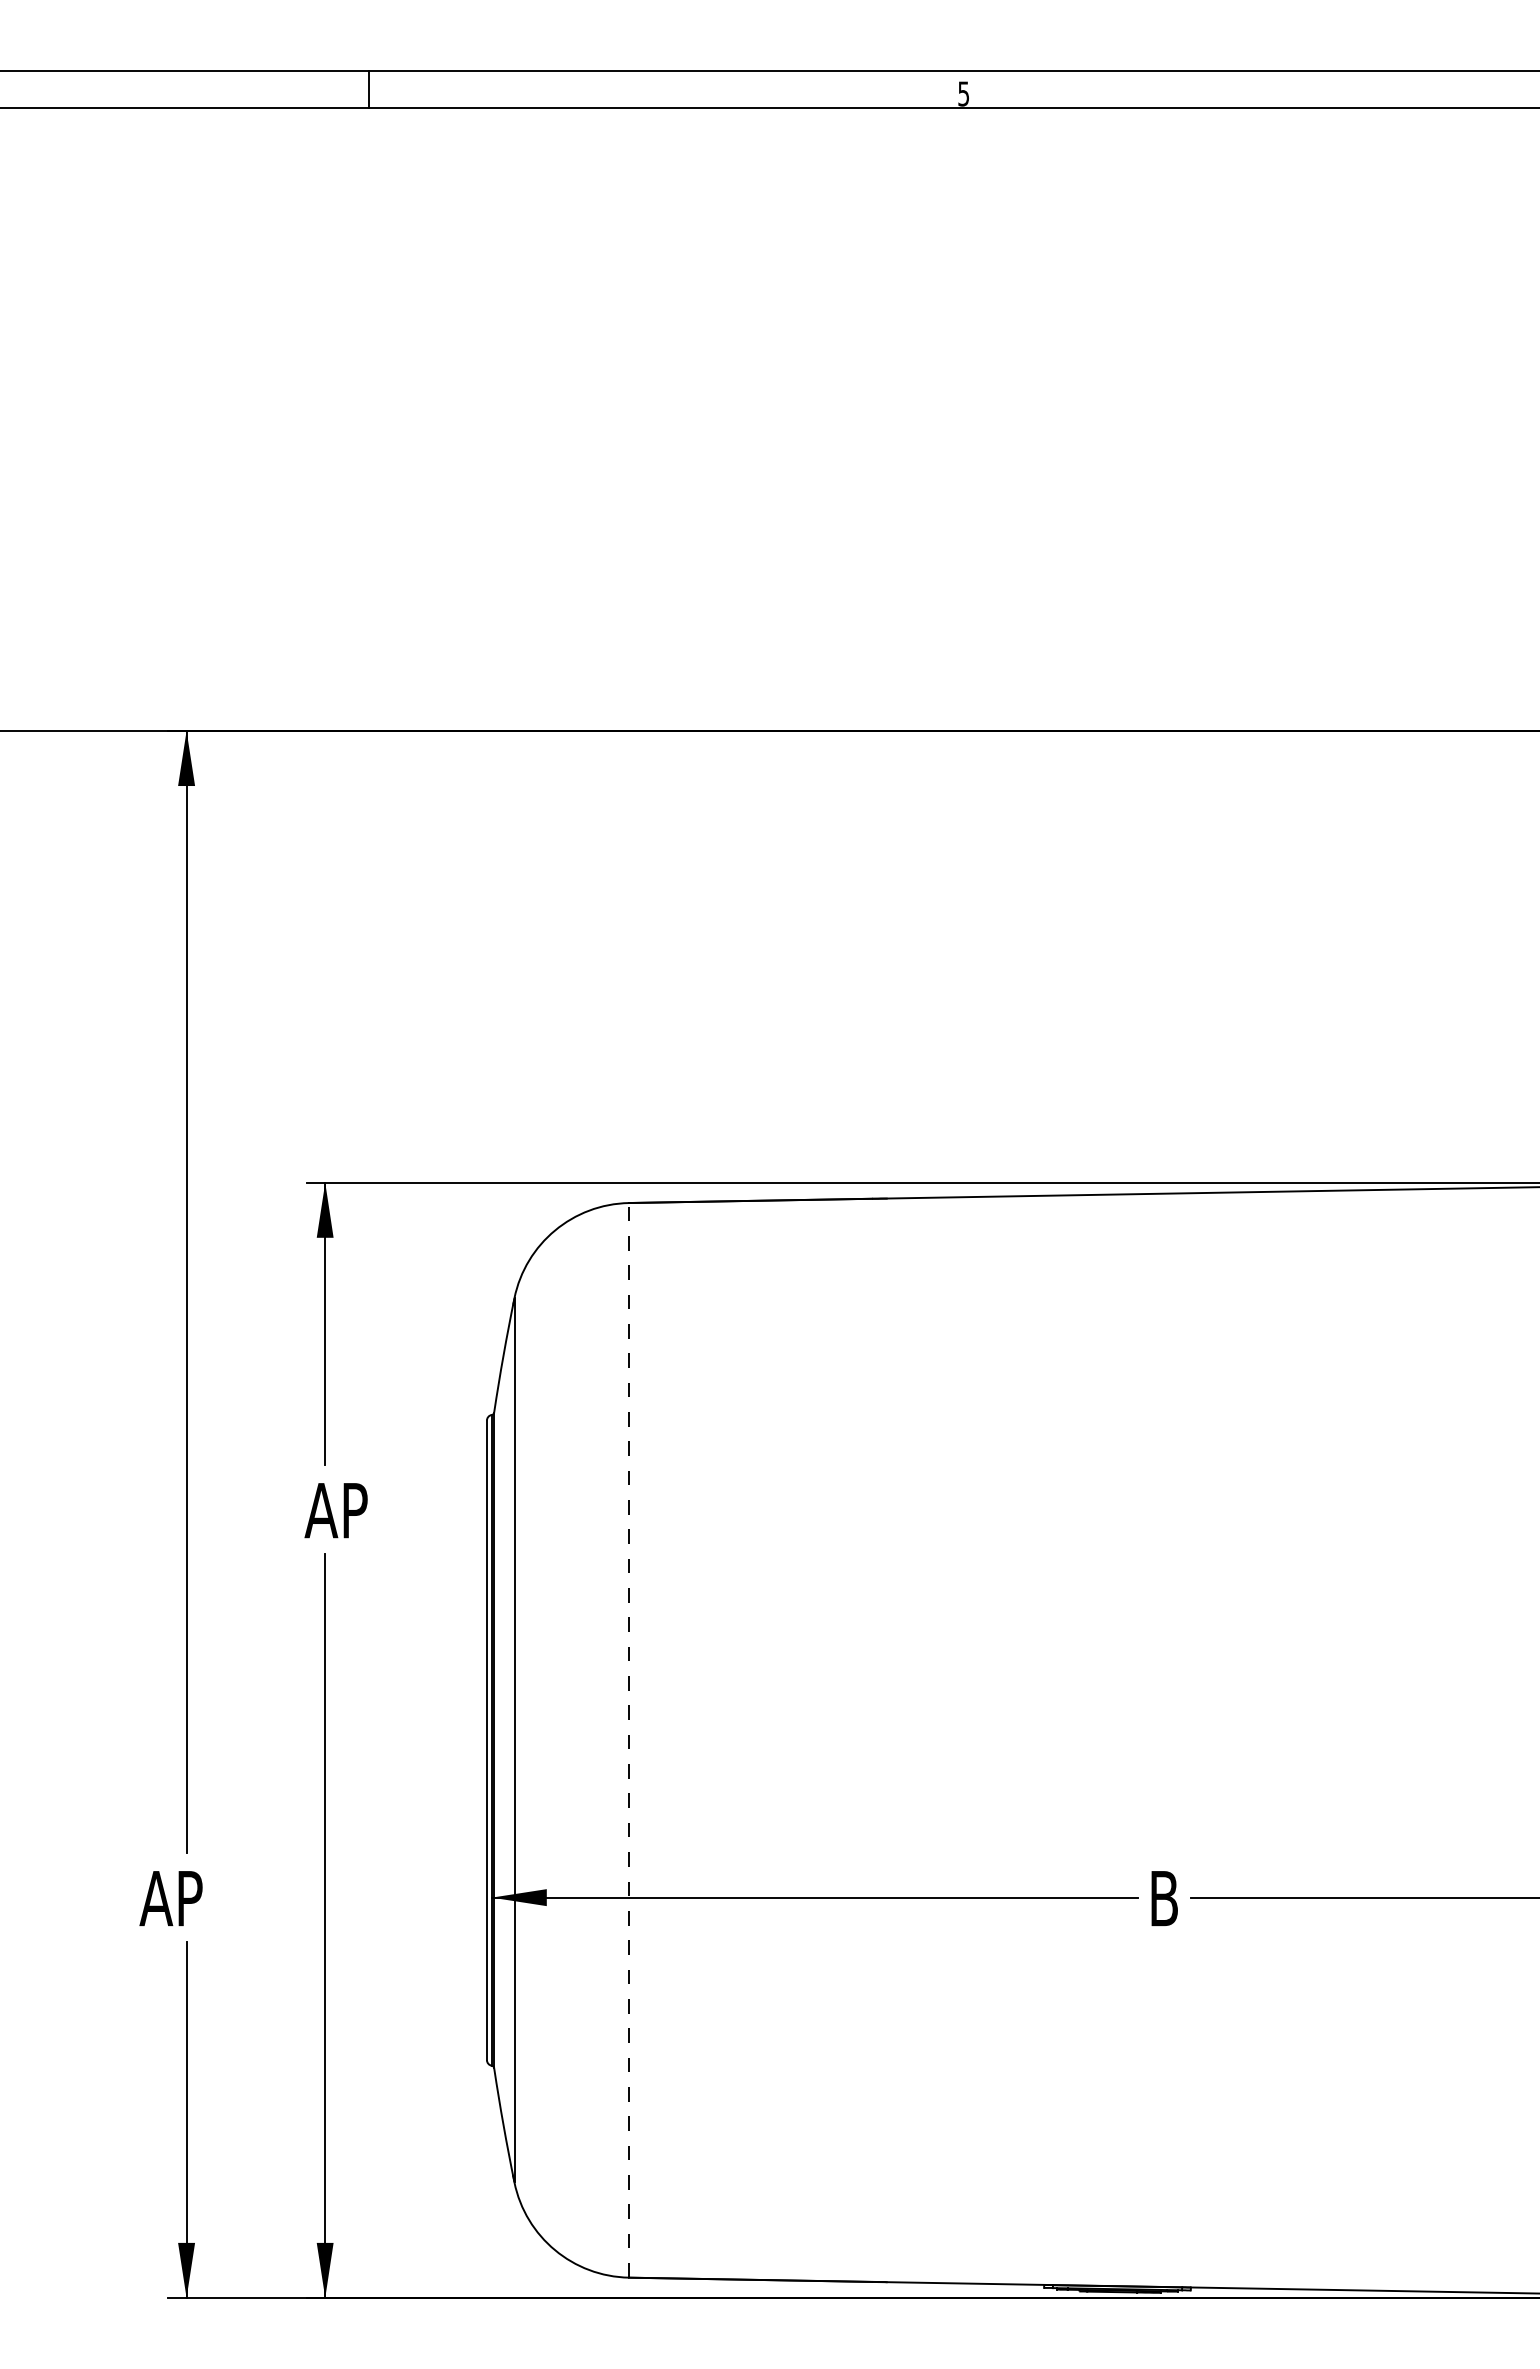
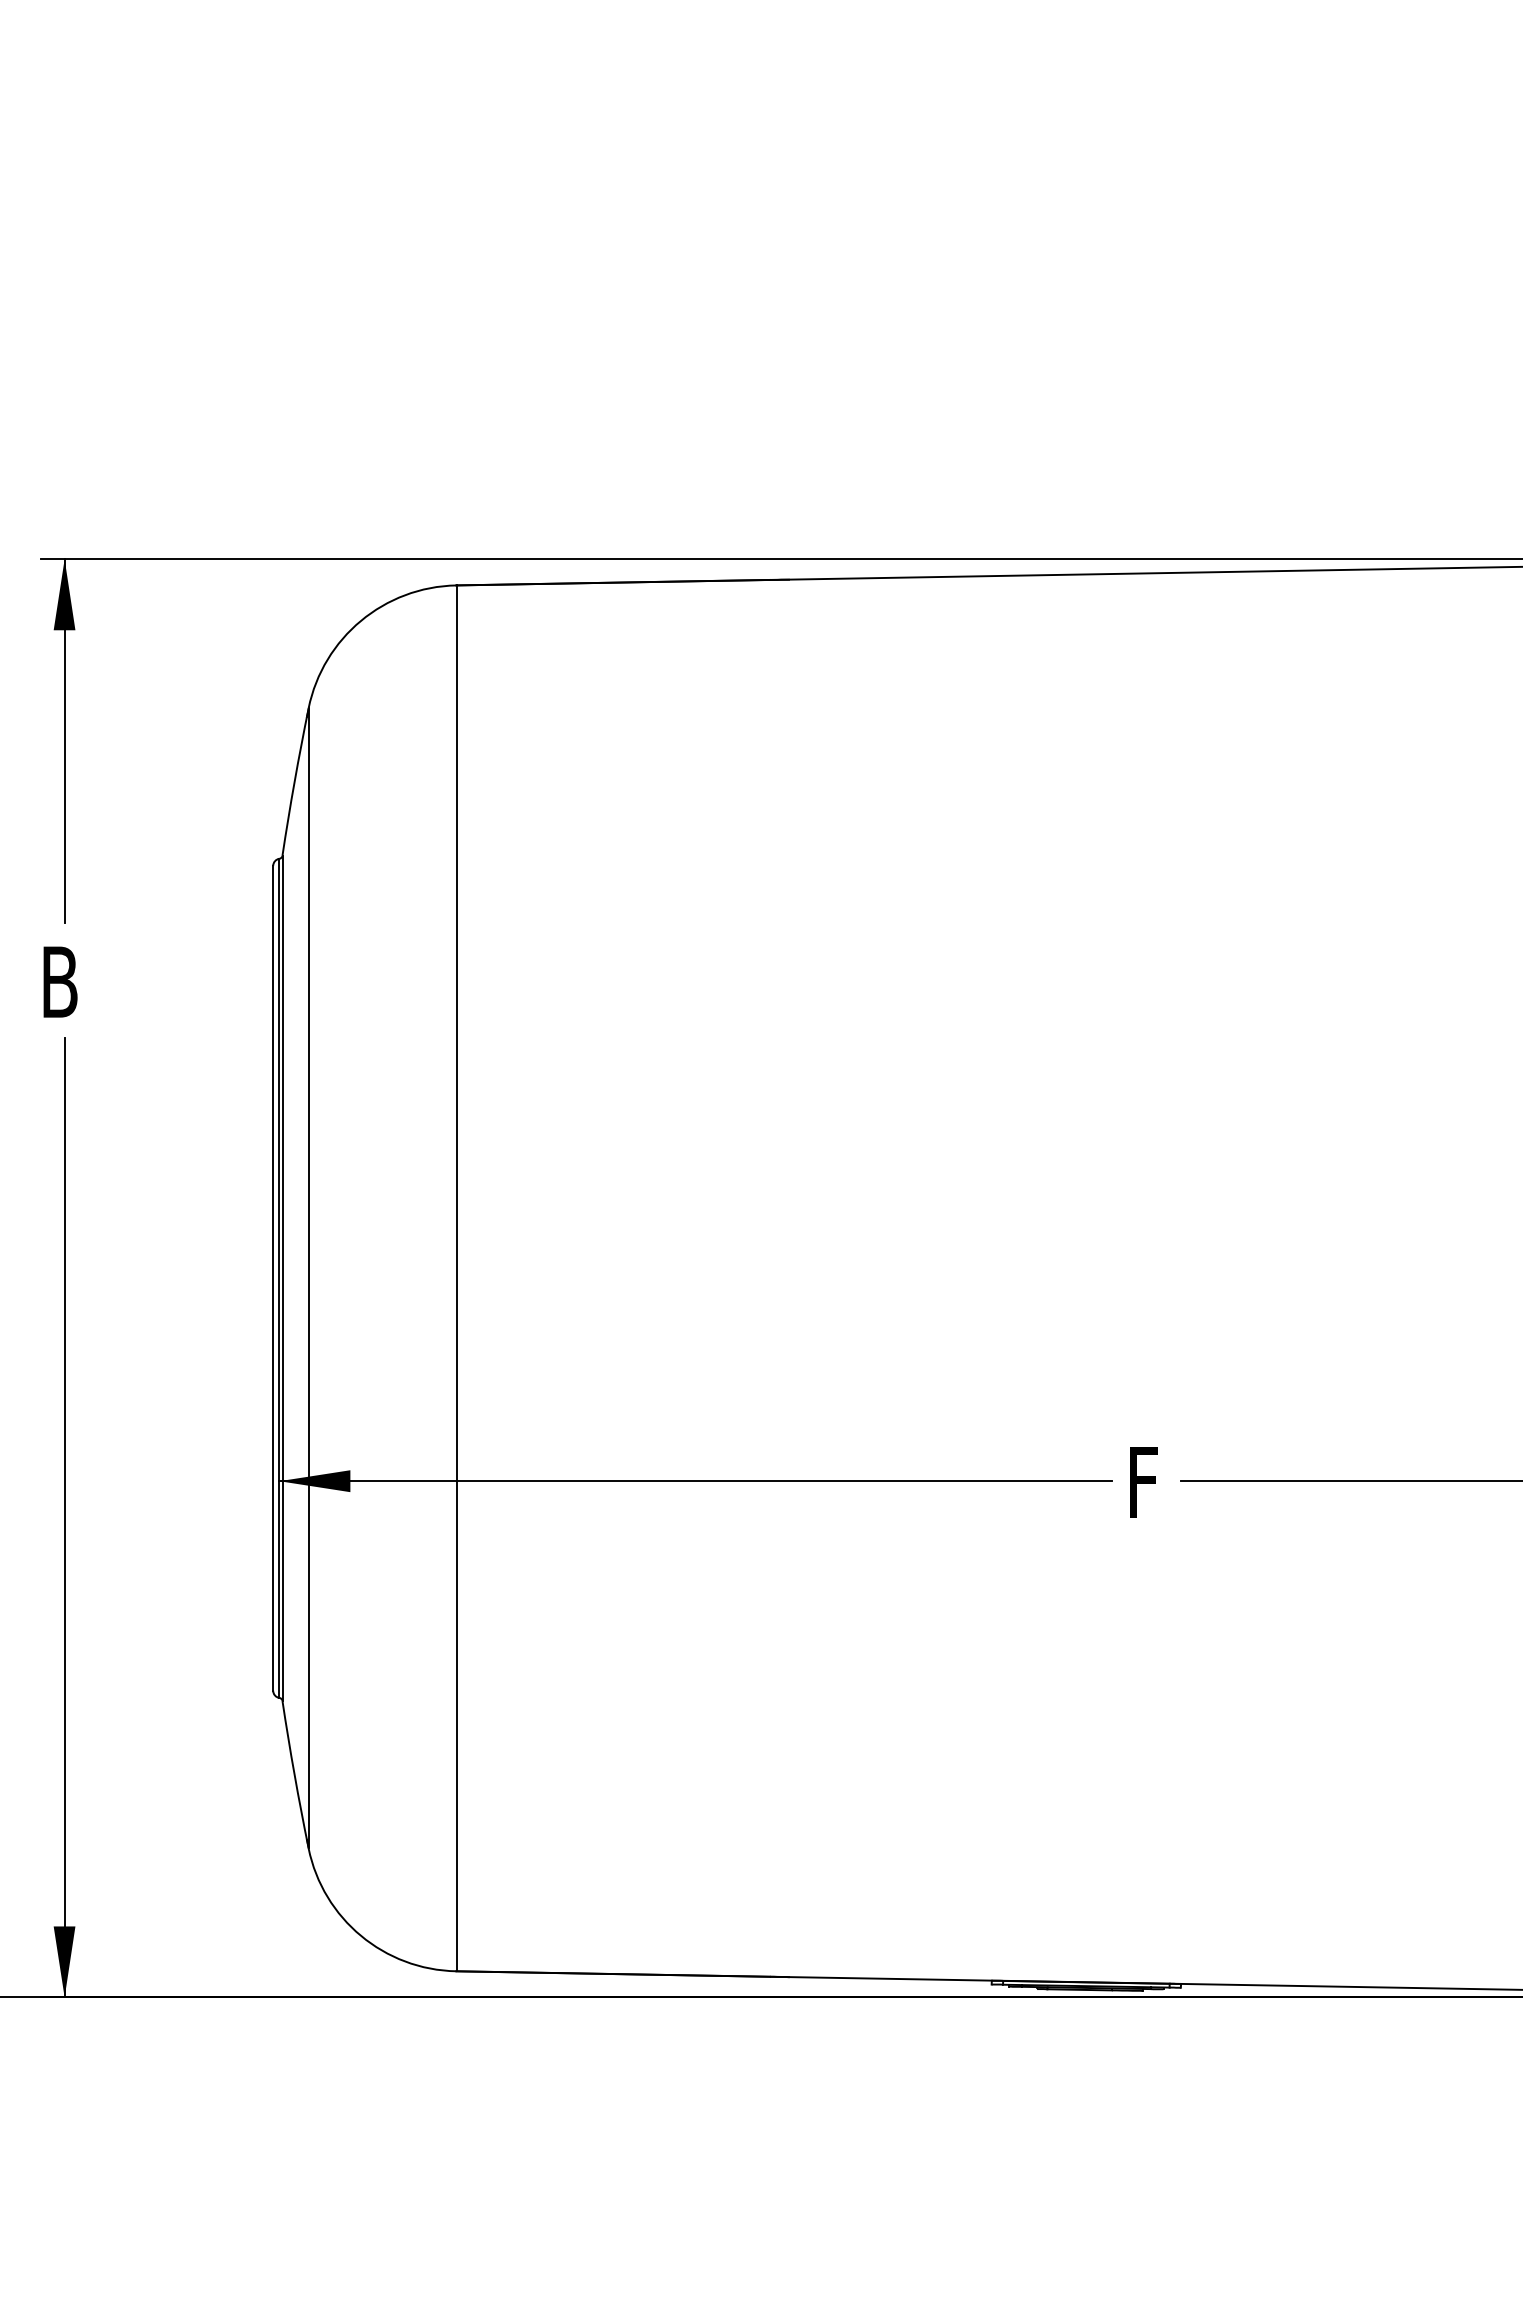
text: (335, 1510) -> (77, 981), AP -> B
line: (629, 1739) -> (457, 1277), dashed -> solid
text: (1164, 1898) -> (1146, 1482), B -> F

